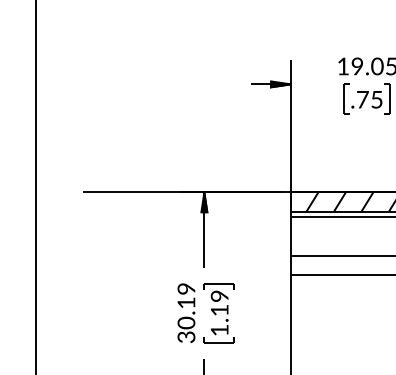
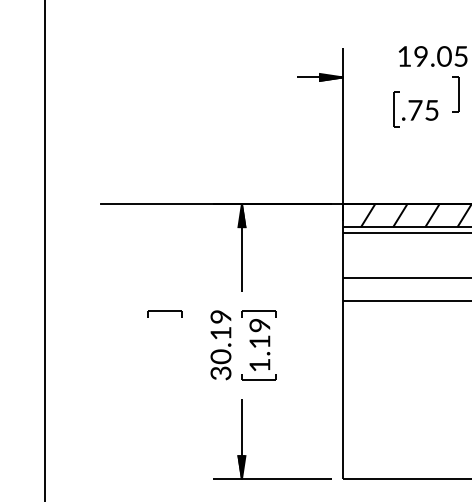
part: (362, 98) -> (415, 109), moved
part: (138, 286) -> (164, 313), added

